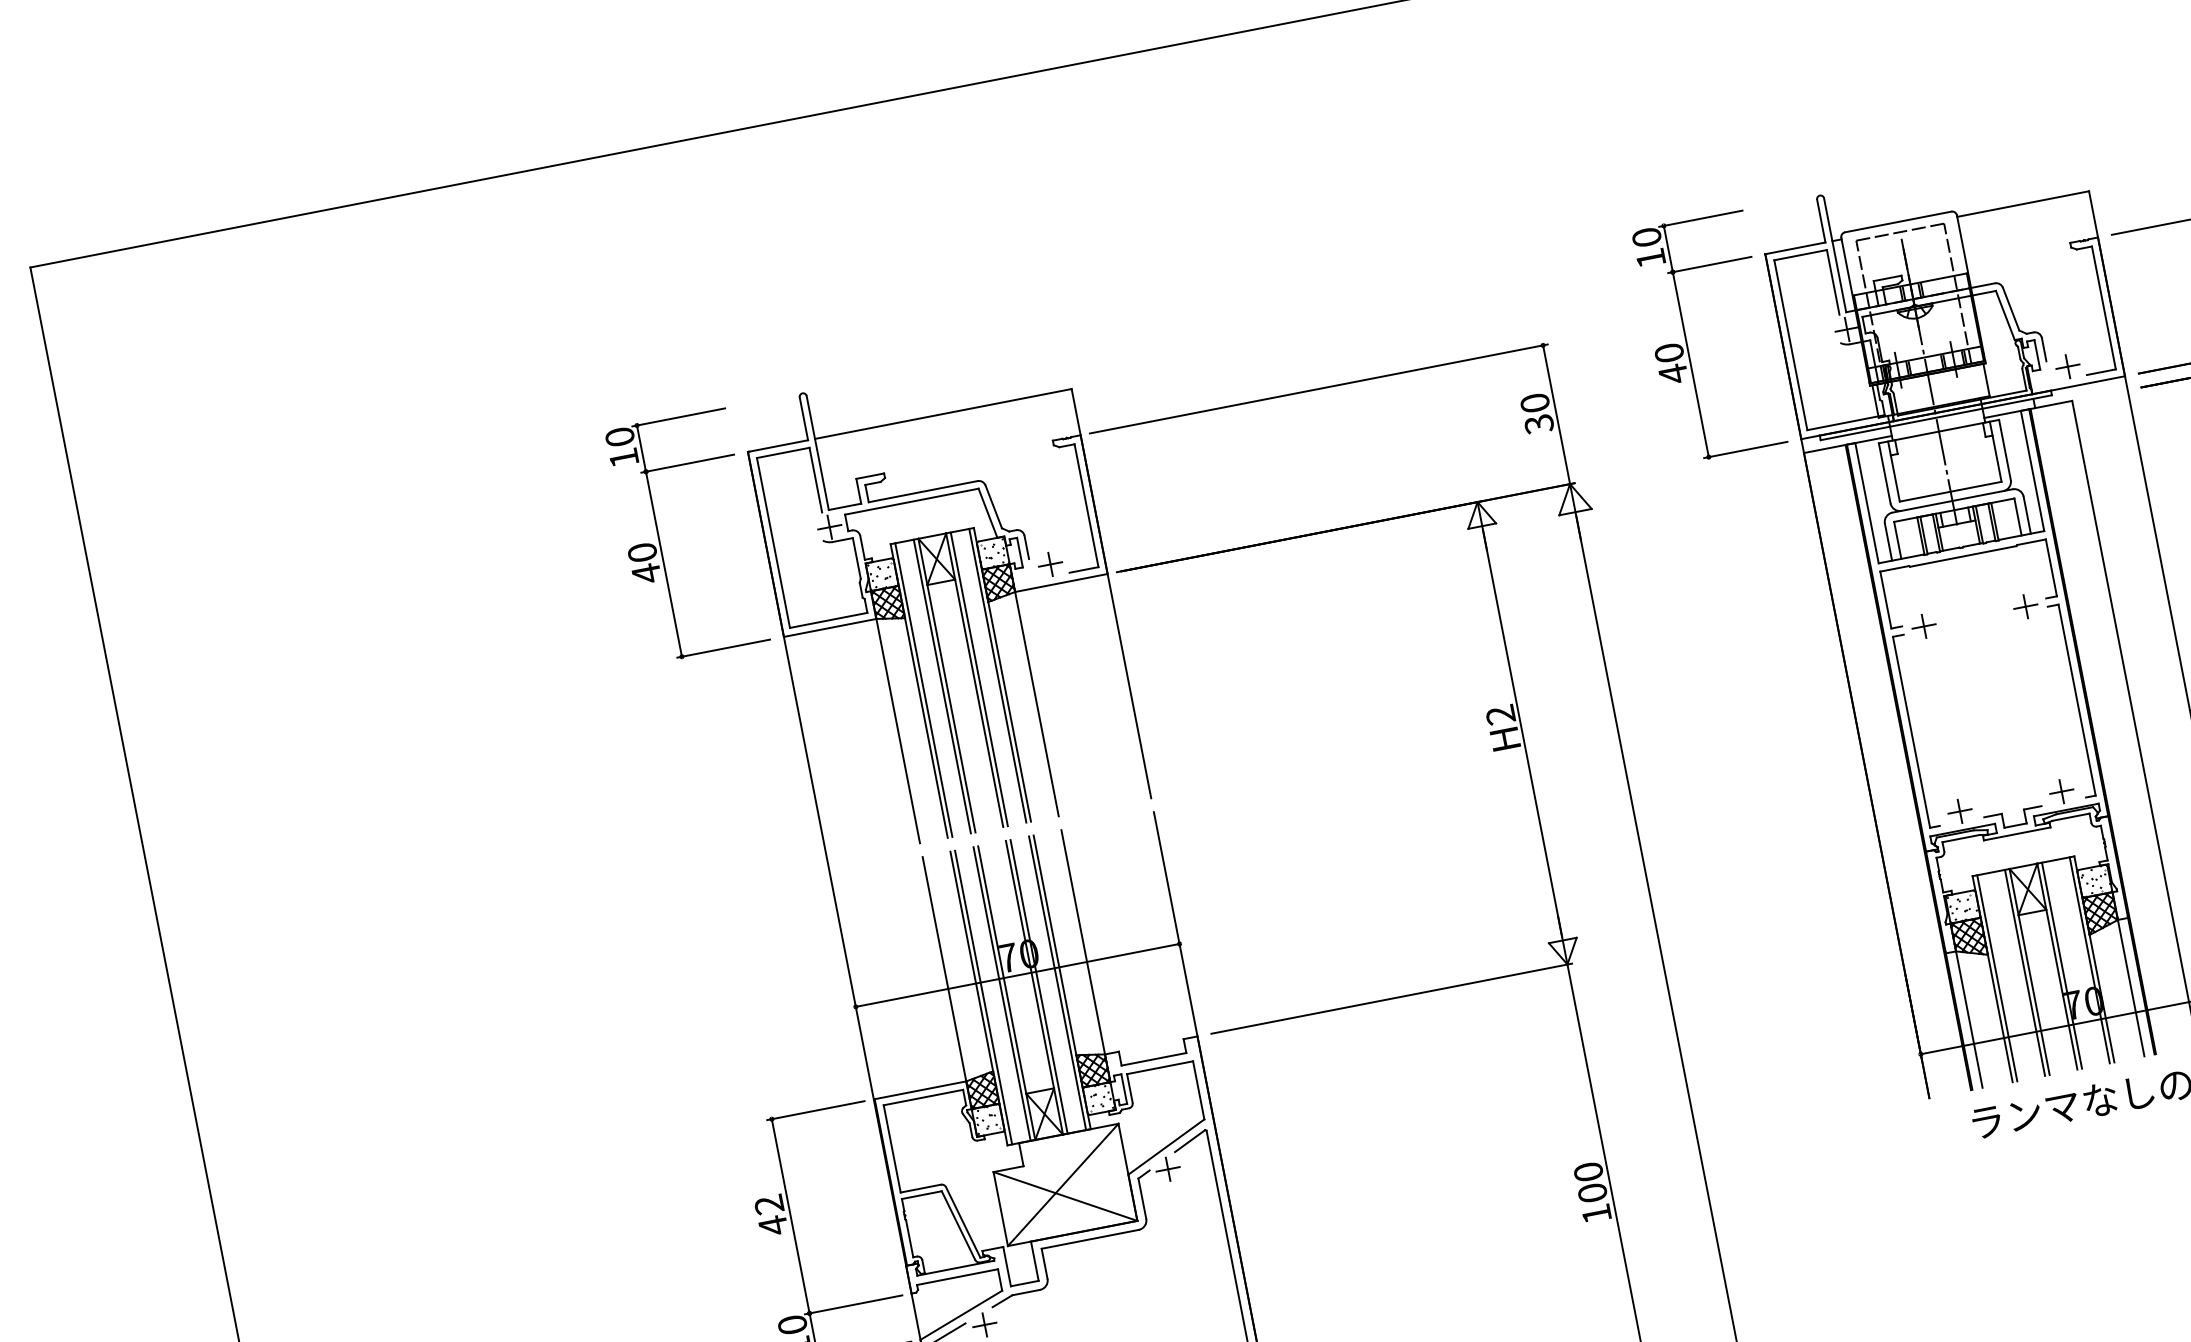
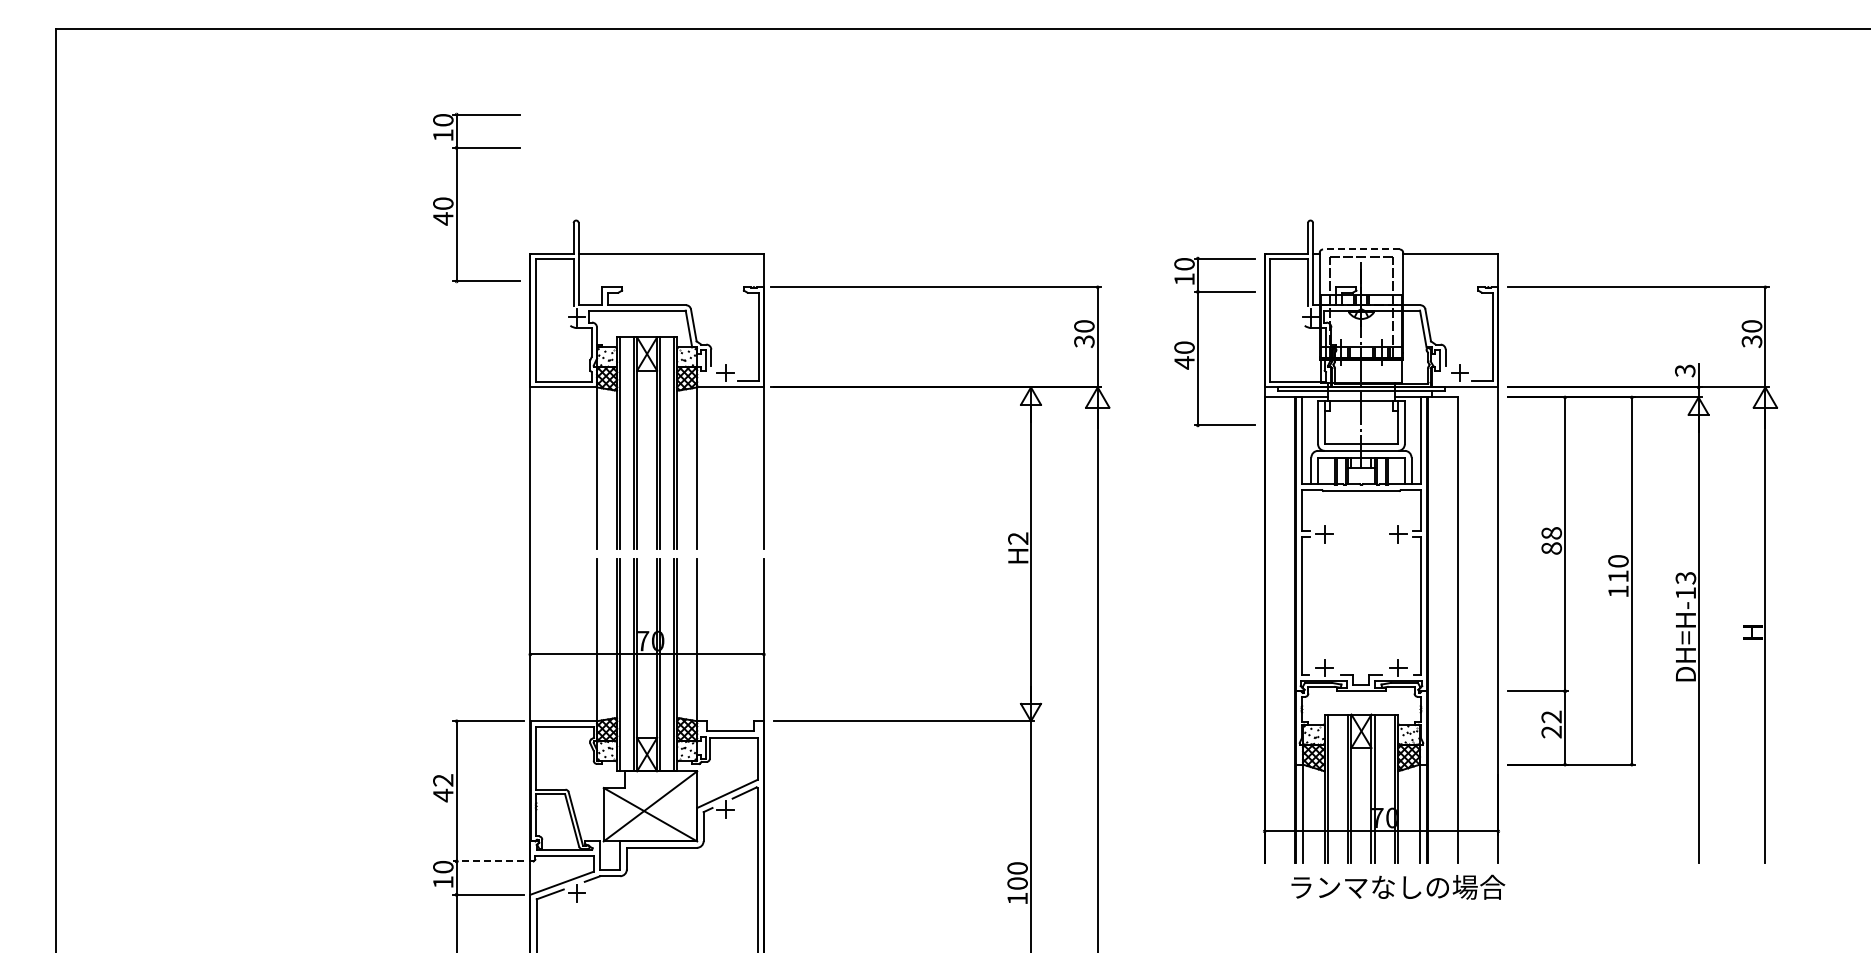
line: (1896, 222) -> (1360, 249), solid -> dashed
part: (1687, 340) -> (1198, 341), moved
part: (660, 540) -> (457, 197), moved
line: (852, 1305) -> (487, 861), solid -> dashed

